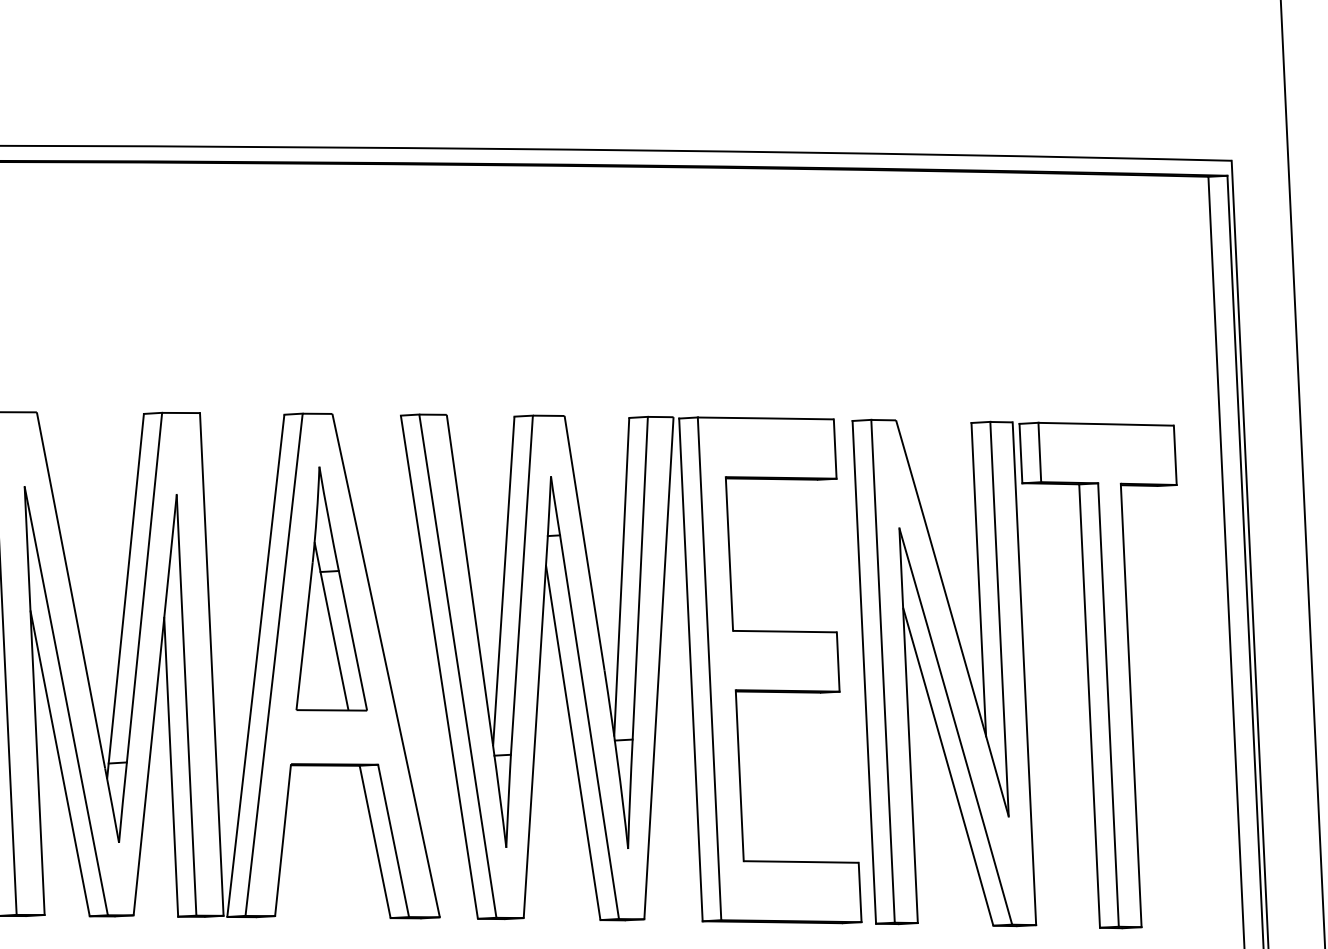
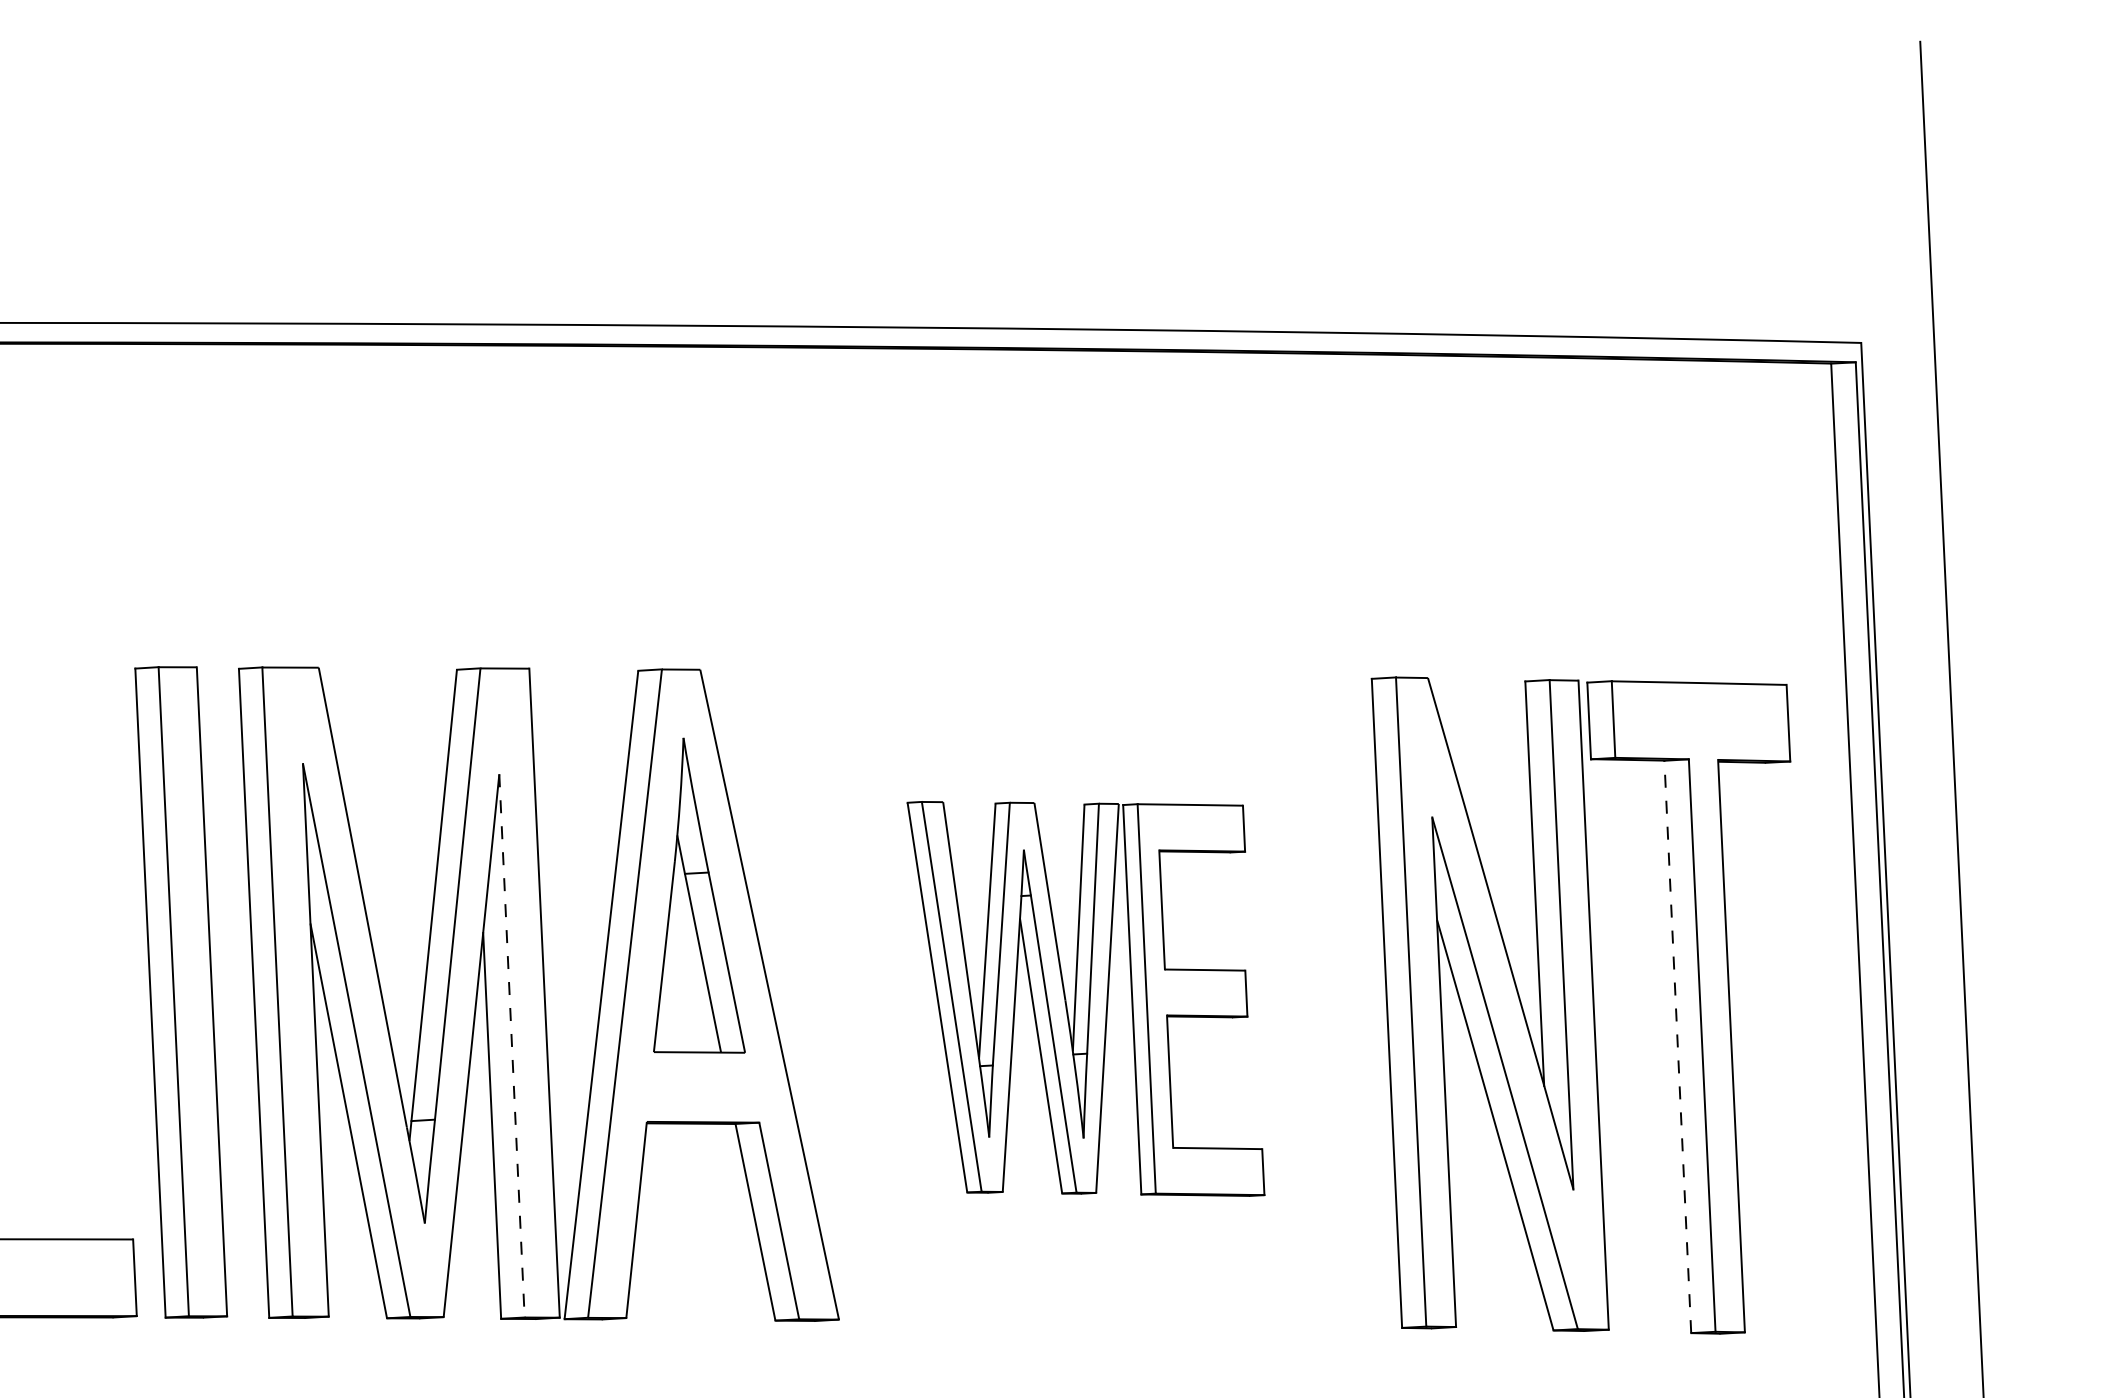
part: (630, 668) -> (1085, 998), size x0.6
line: (186, 704) -> (512, 1045), solid -> dashed
line: (1089, 705) -> (1677, 1046), solid -> dashed

